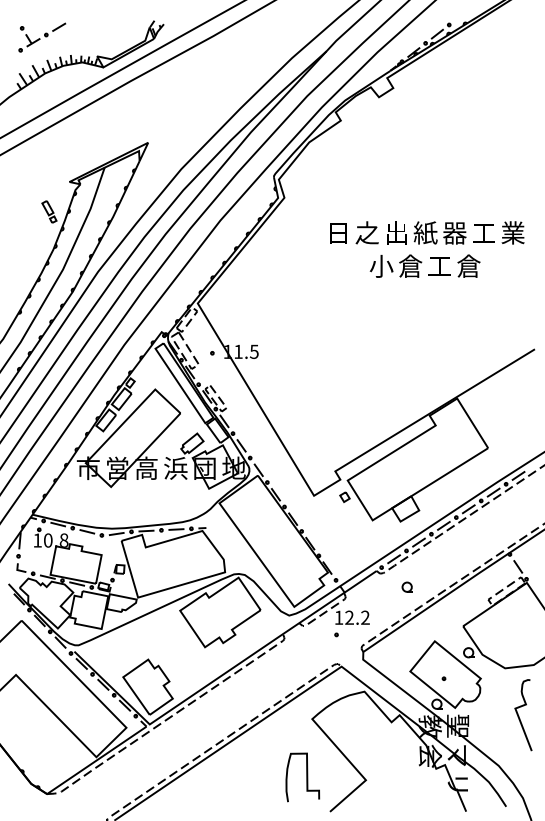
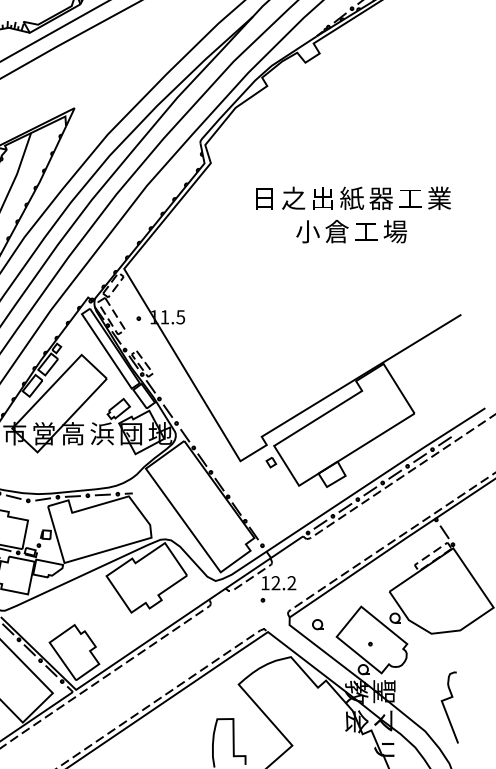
text: (468, 265) -> (394, 230), 倉 -> 場
part: (406, 586) -> (316, 623), moved
curve: (519, 716) -> (445, 708), moved

